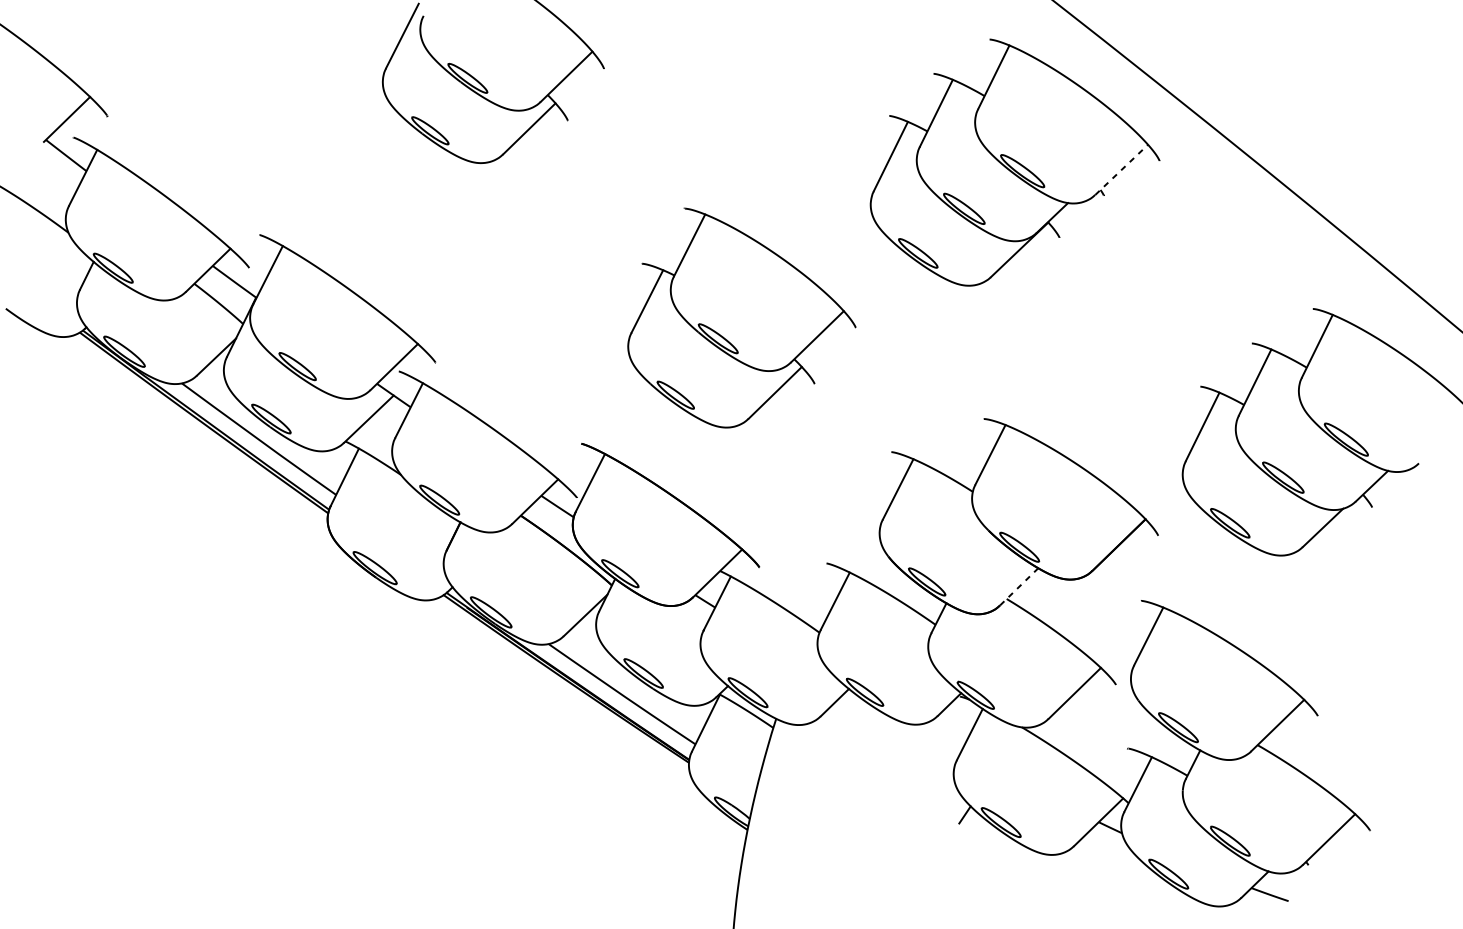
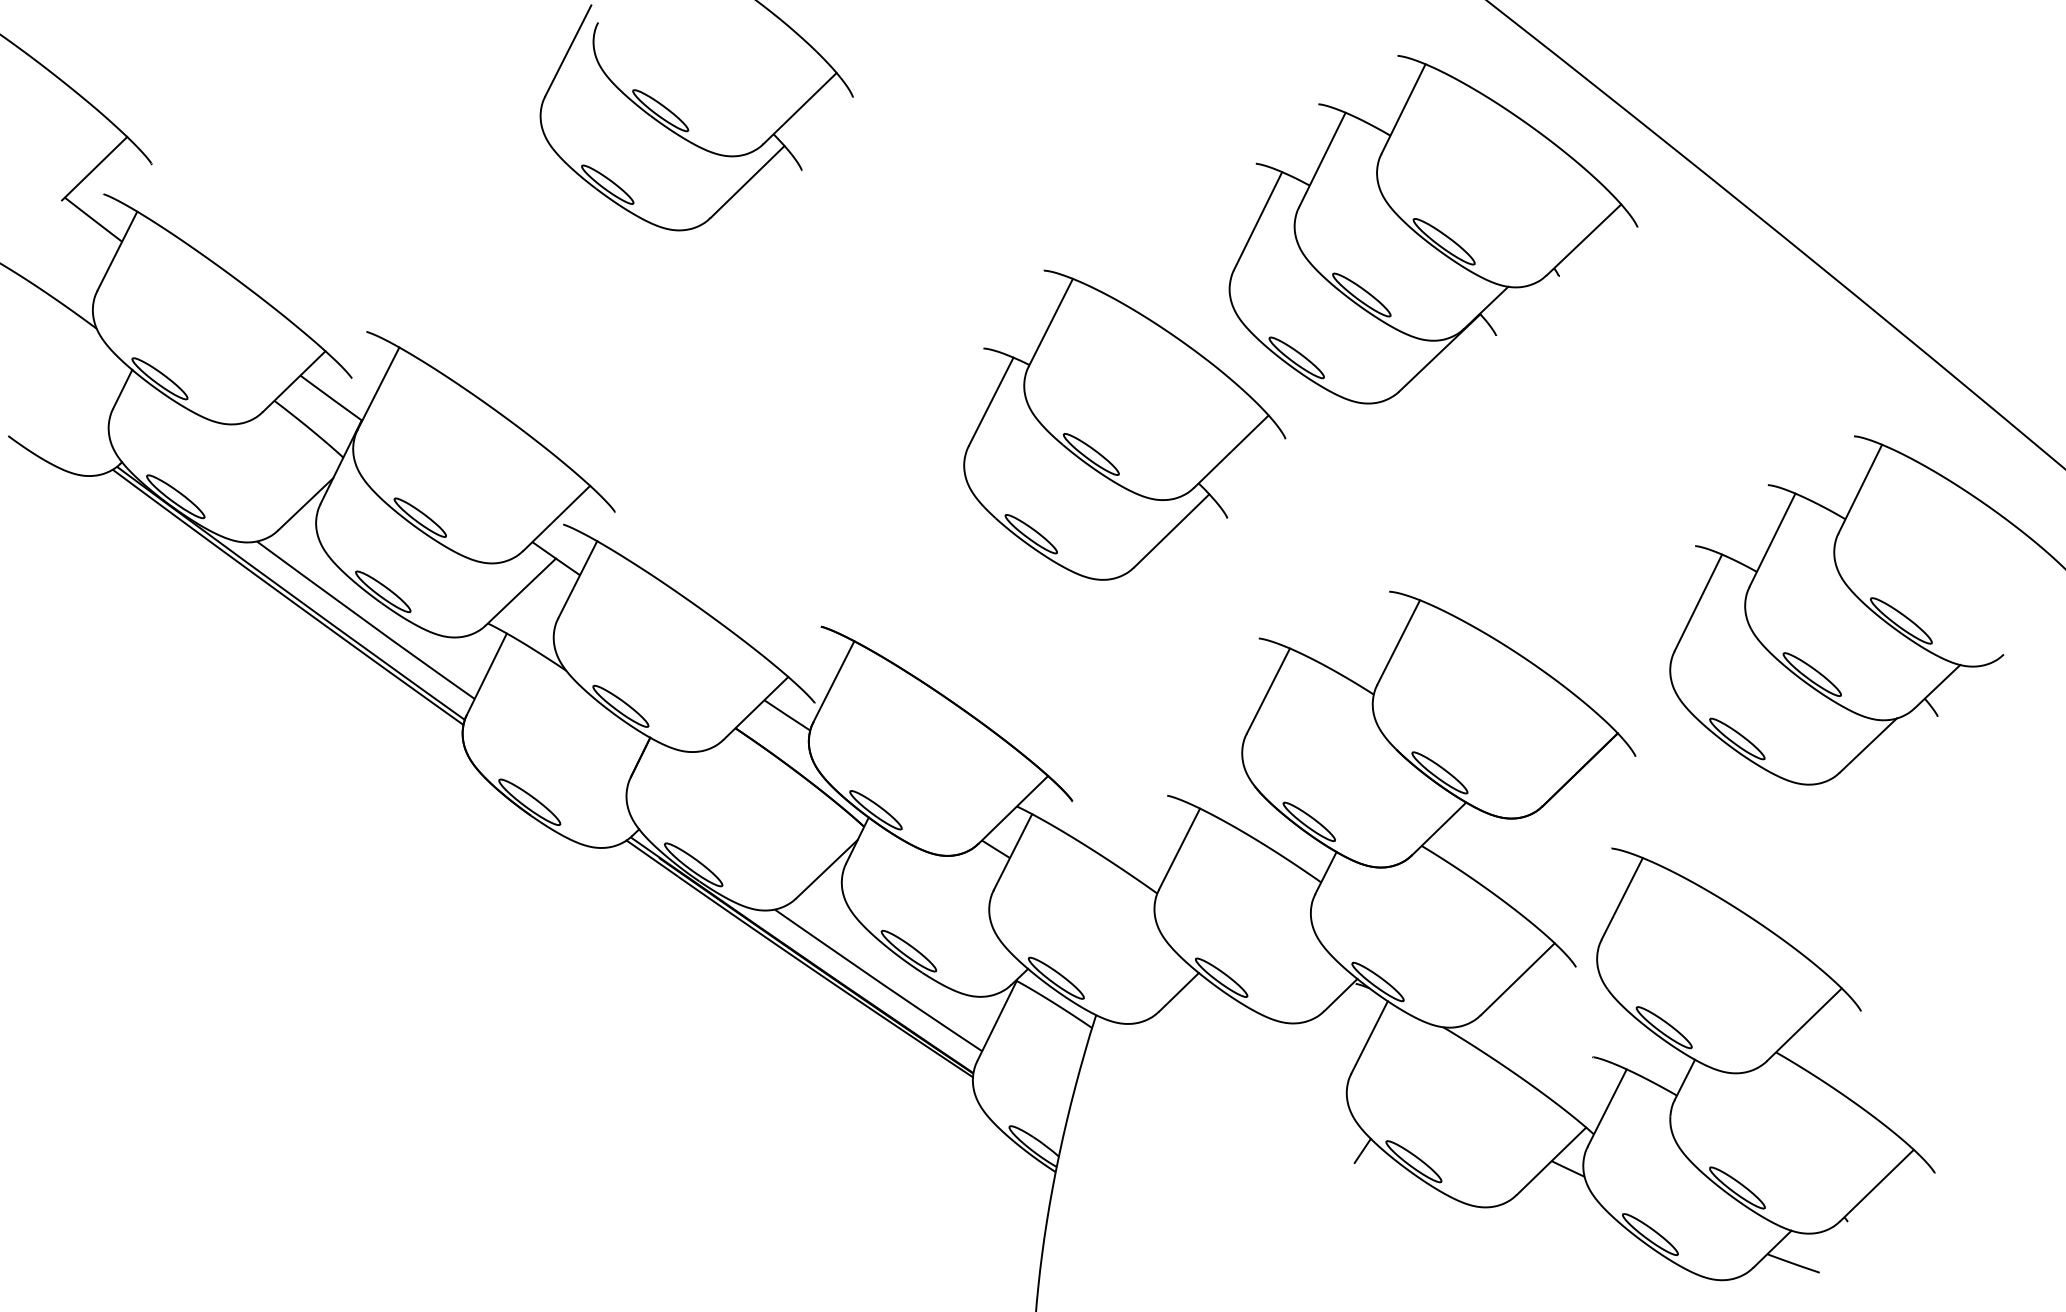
line: (1122, 169) -> (1584, 239), dashed -> solid
part: (741, 317) -> (1124, 424), moved
line: (1019, 586) -> (1439, 828), dashed -> solid

